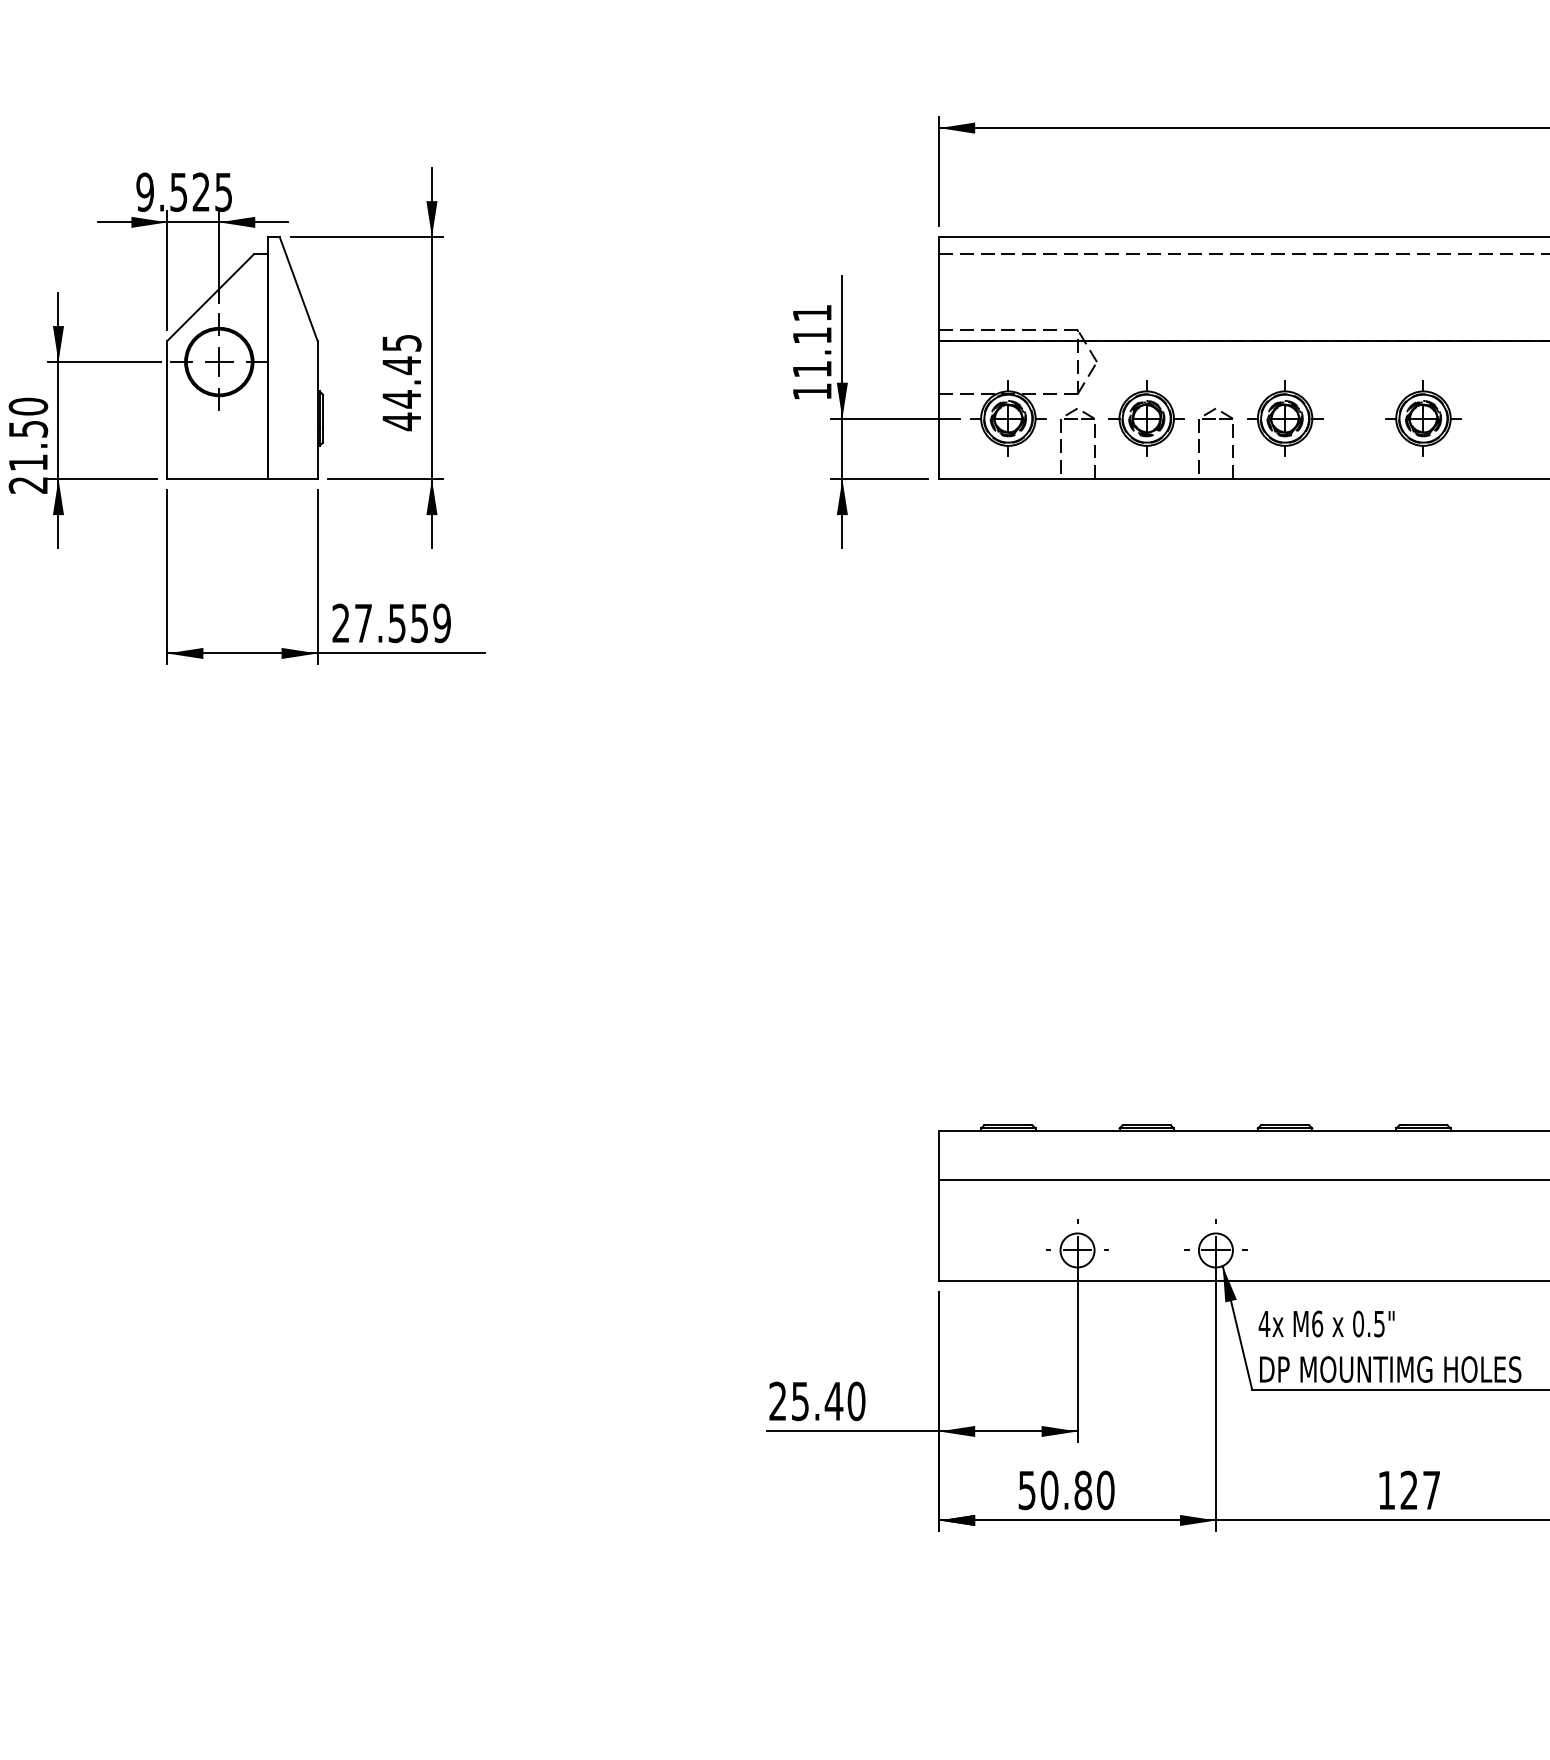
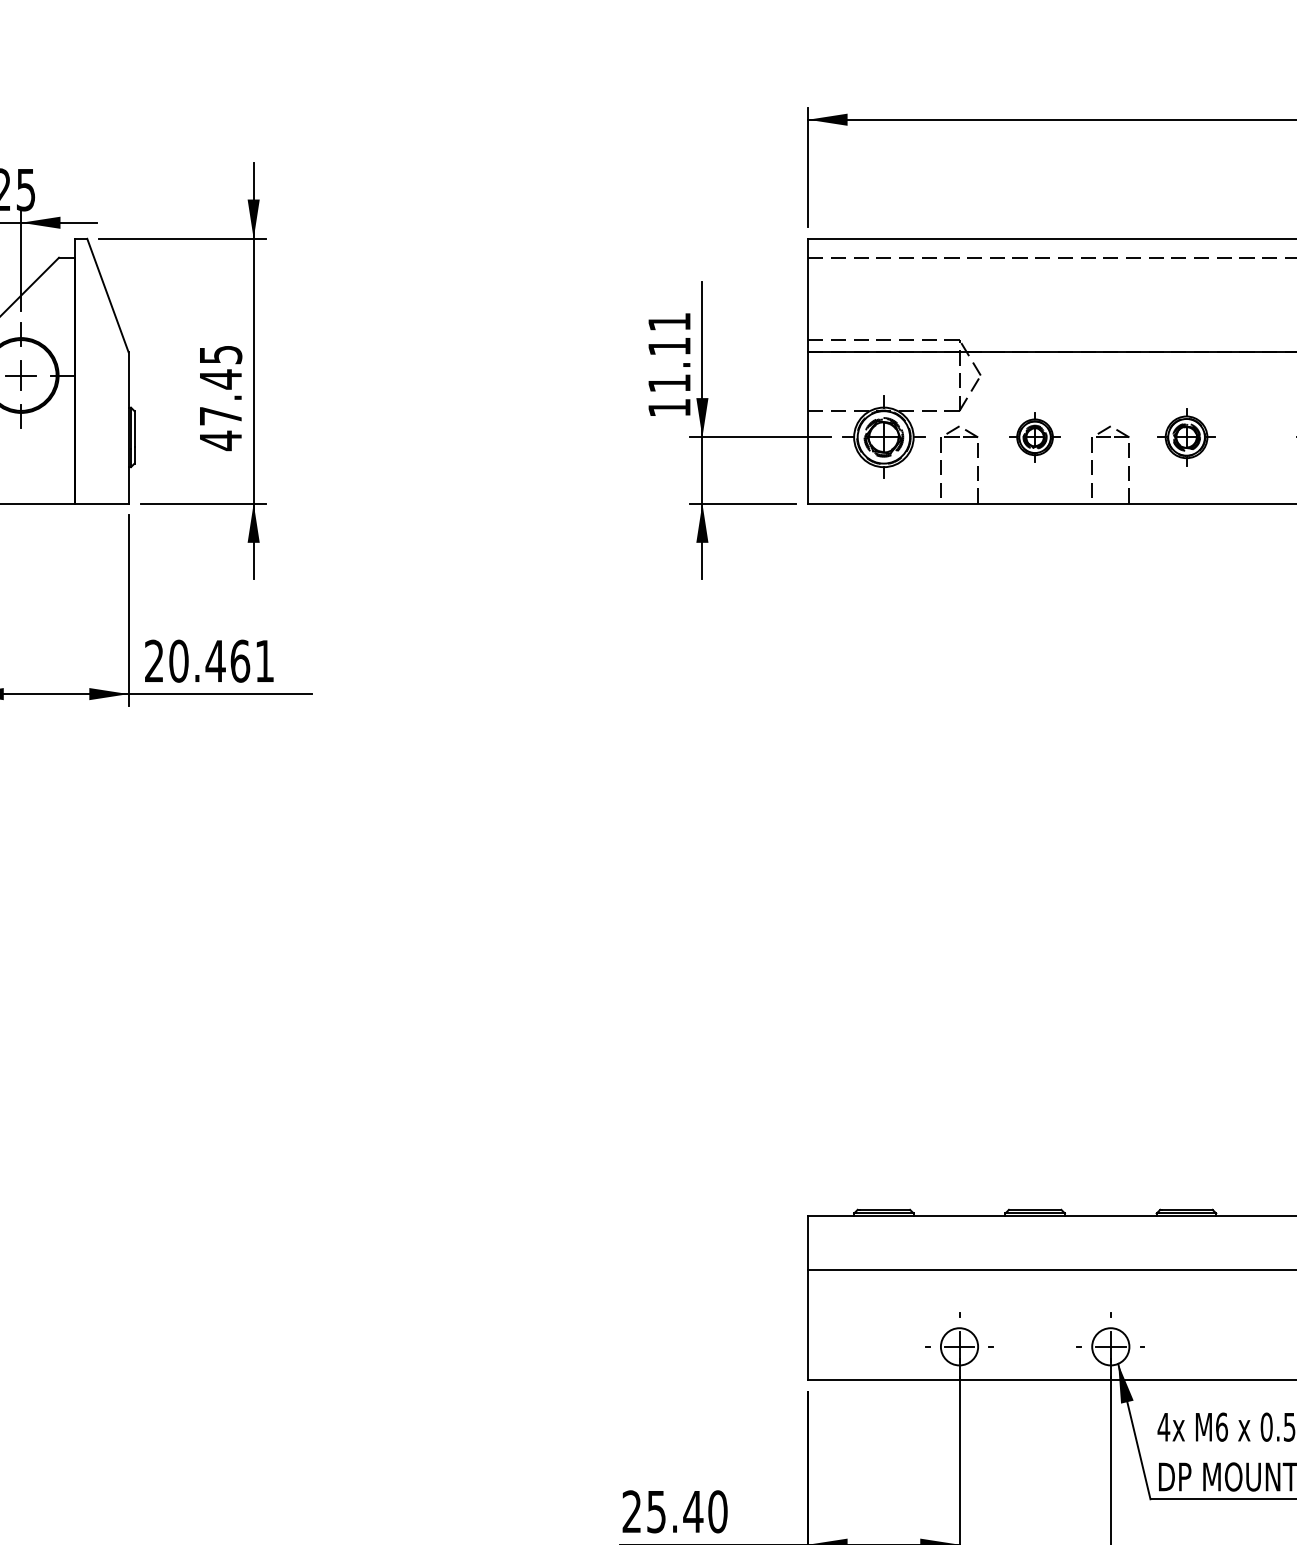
text: (401, 399) -> (220, 416), 44.45 -> 47.45
part: (1146, 418) -> (1034, 437), size x0.6
part: (1285, 418) -> (1186, 437), size x0.7
text: (402, 623) -> (221, 661), 27.559 -> 20.461

